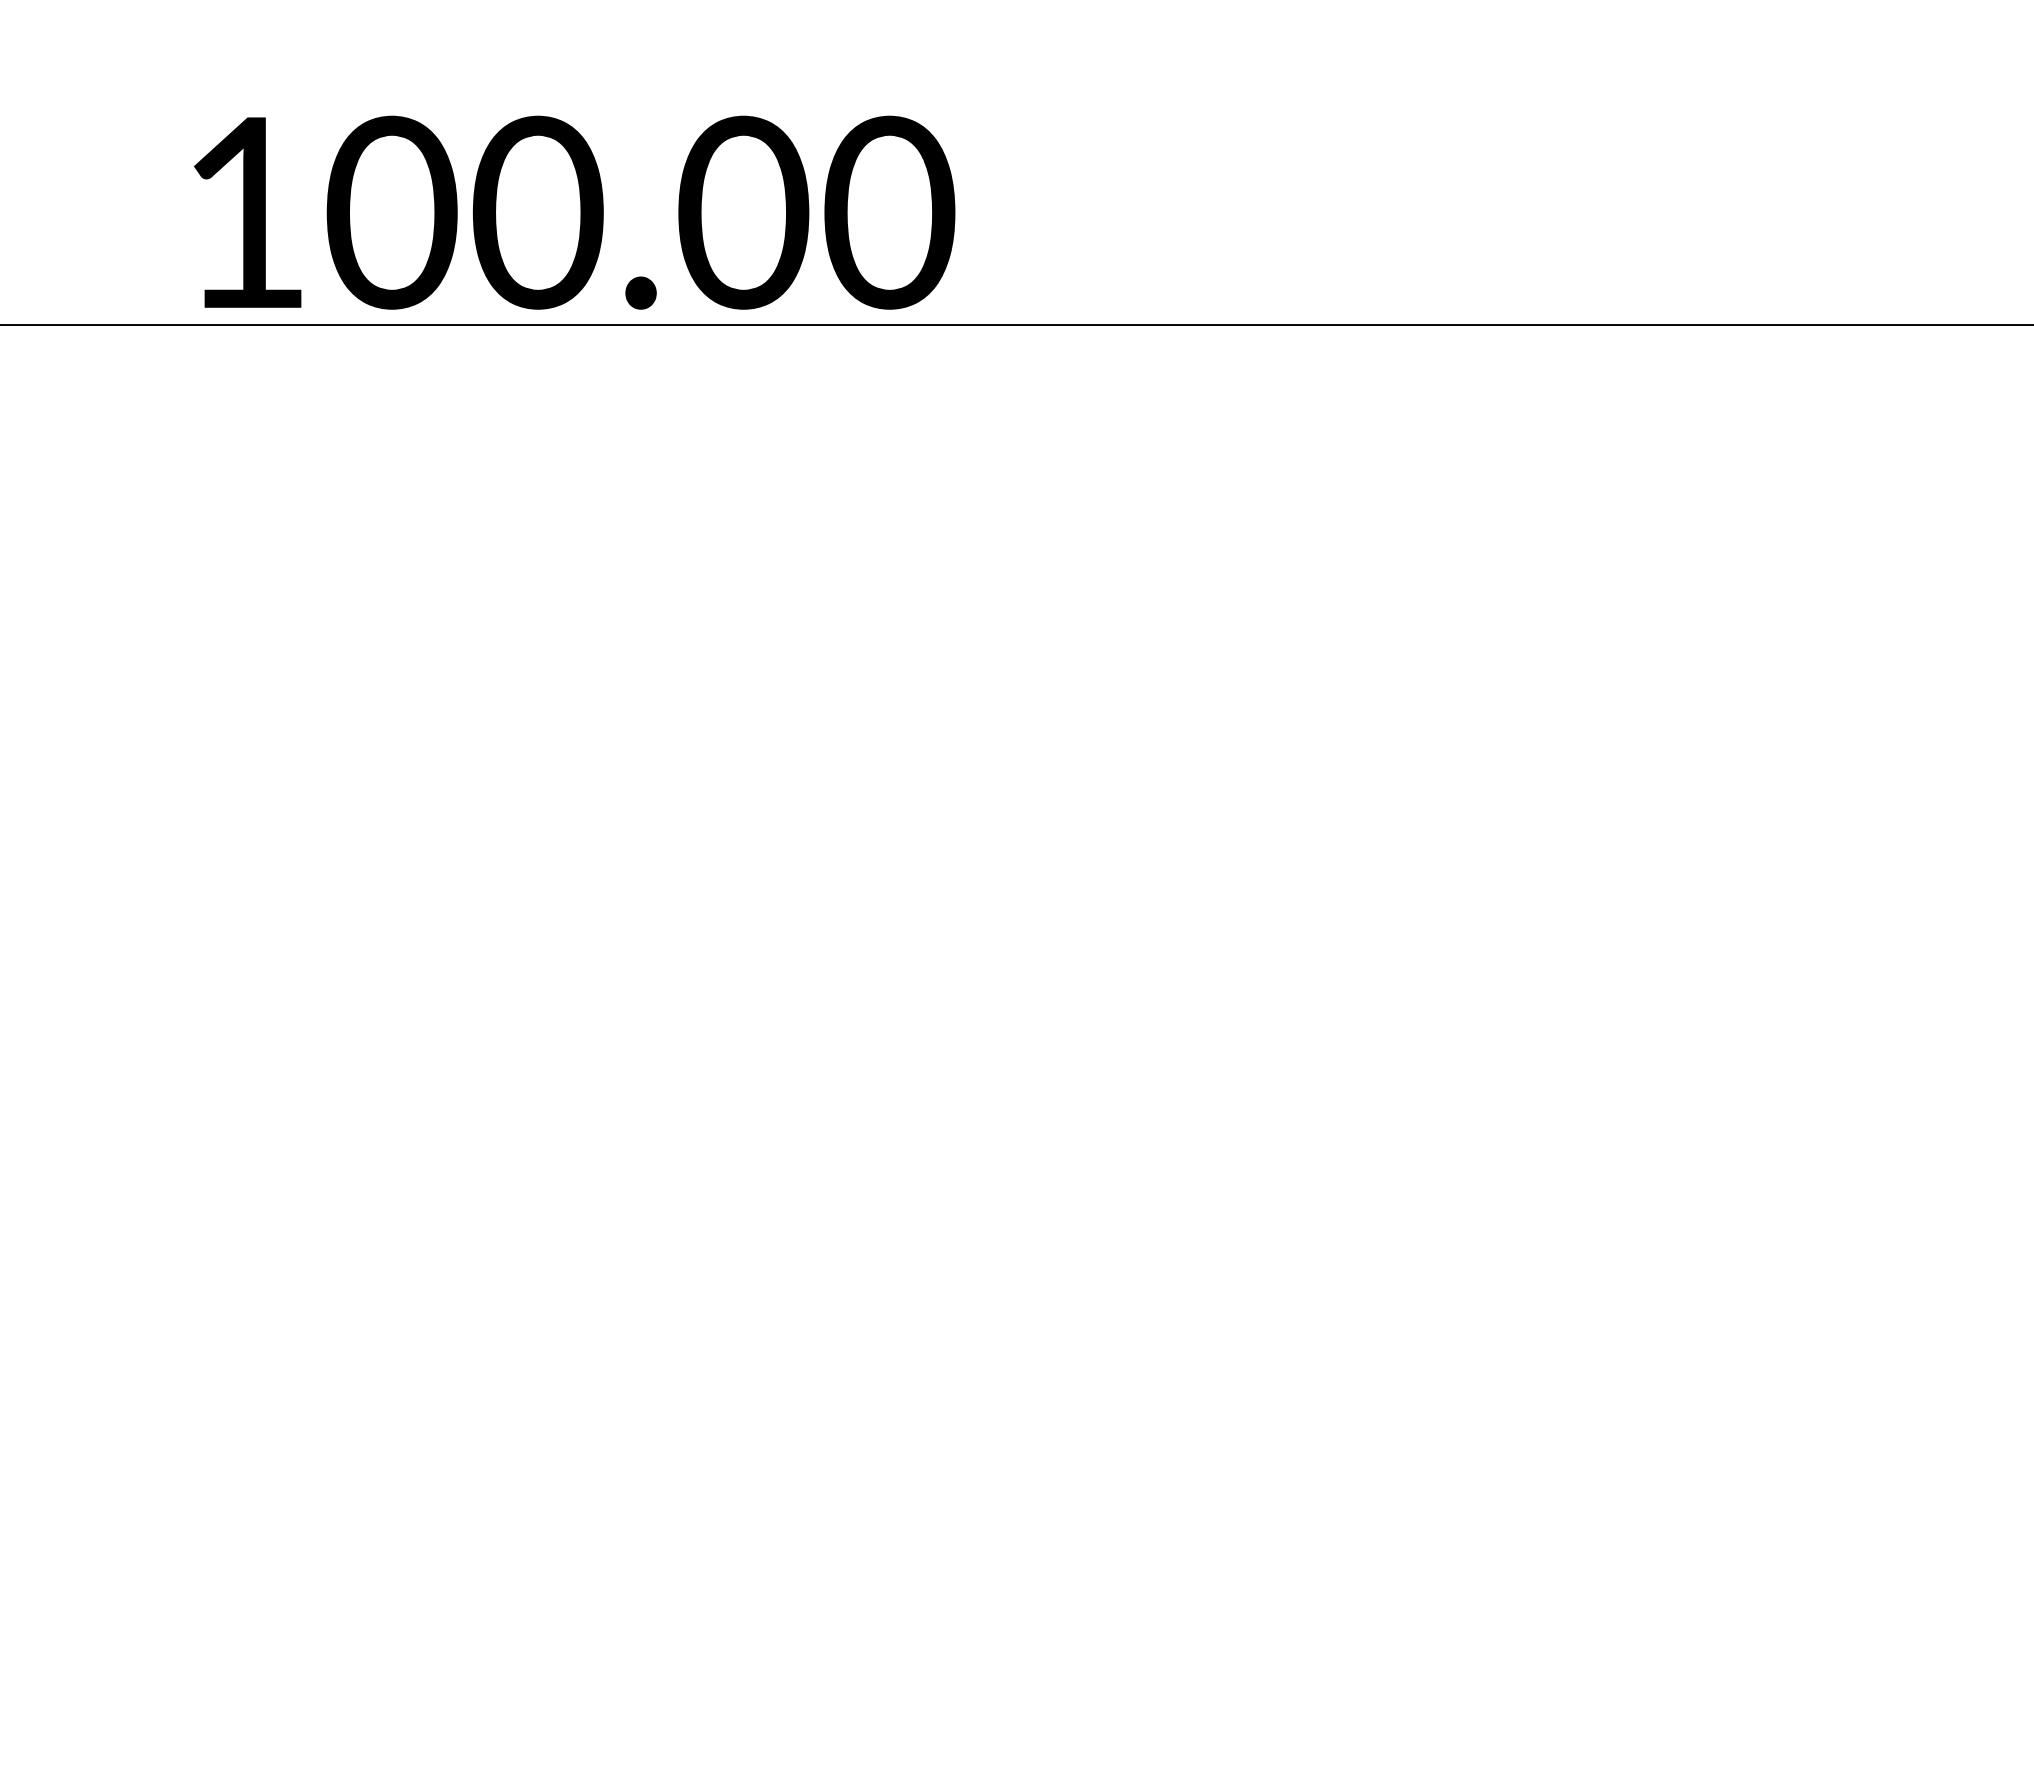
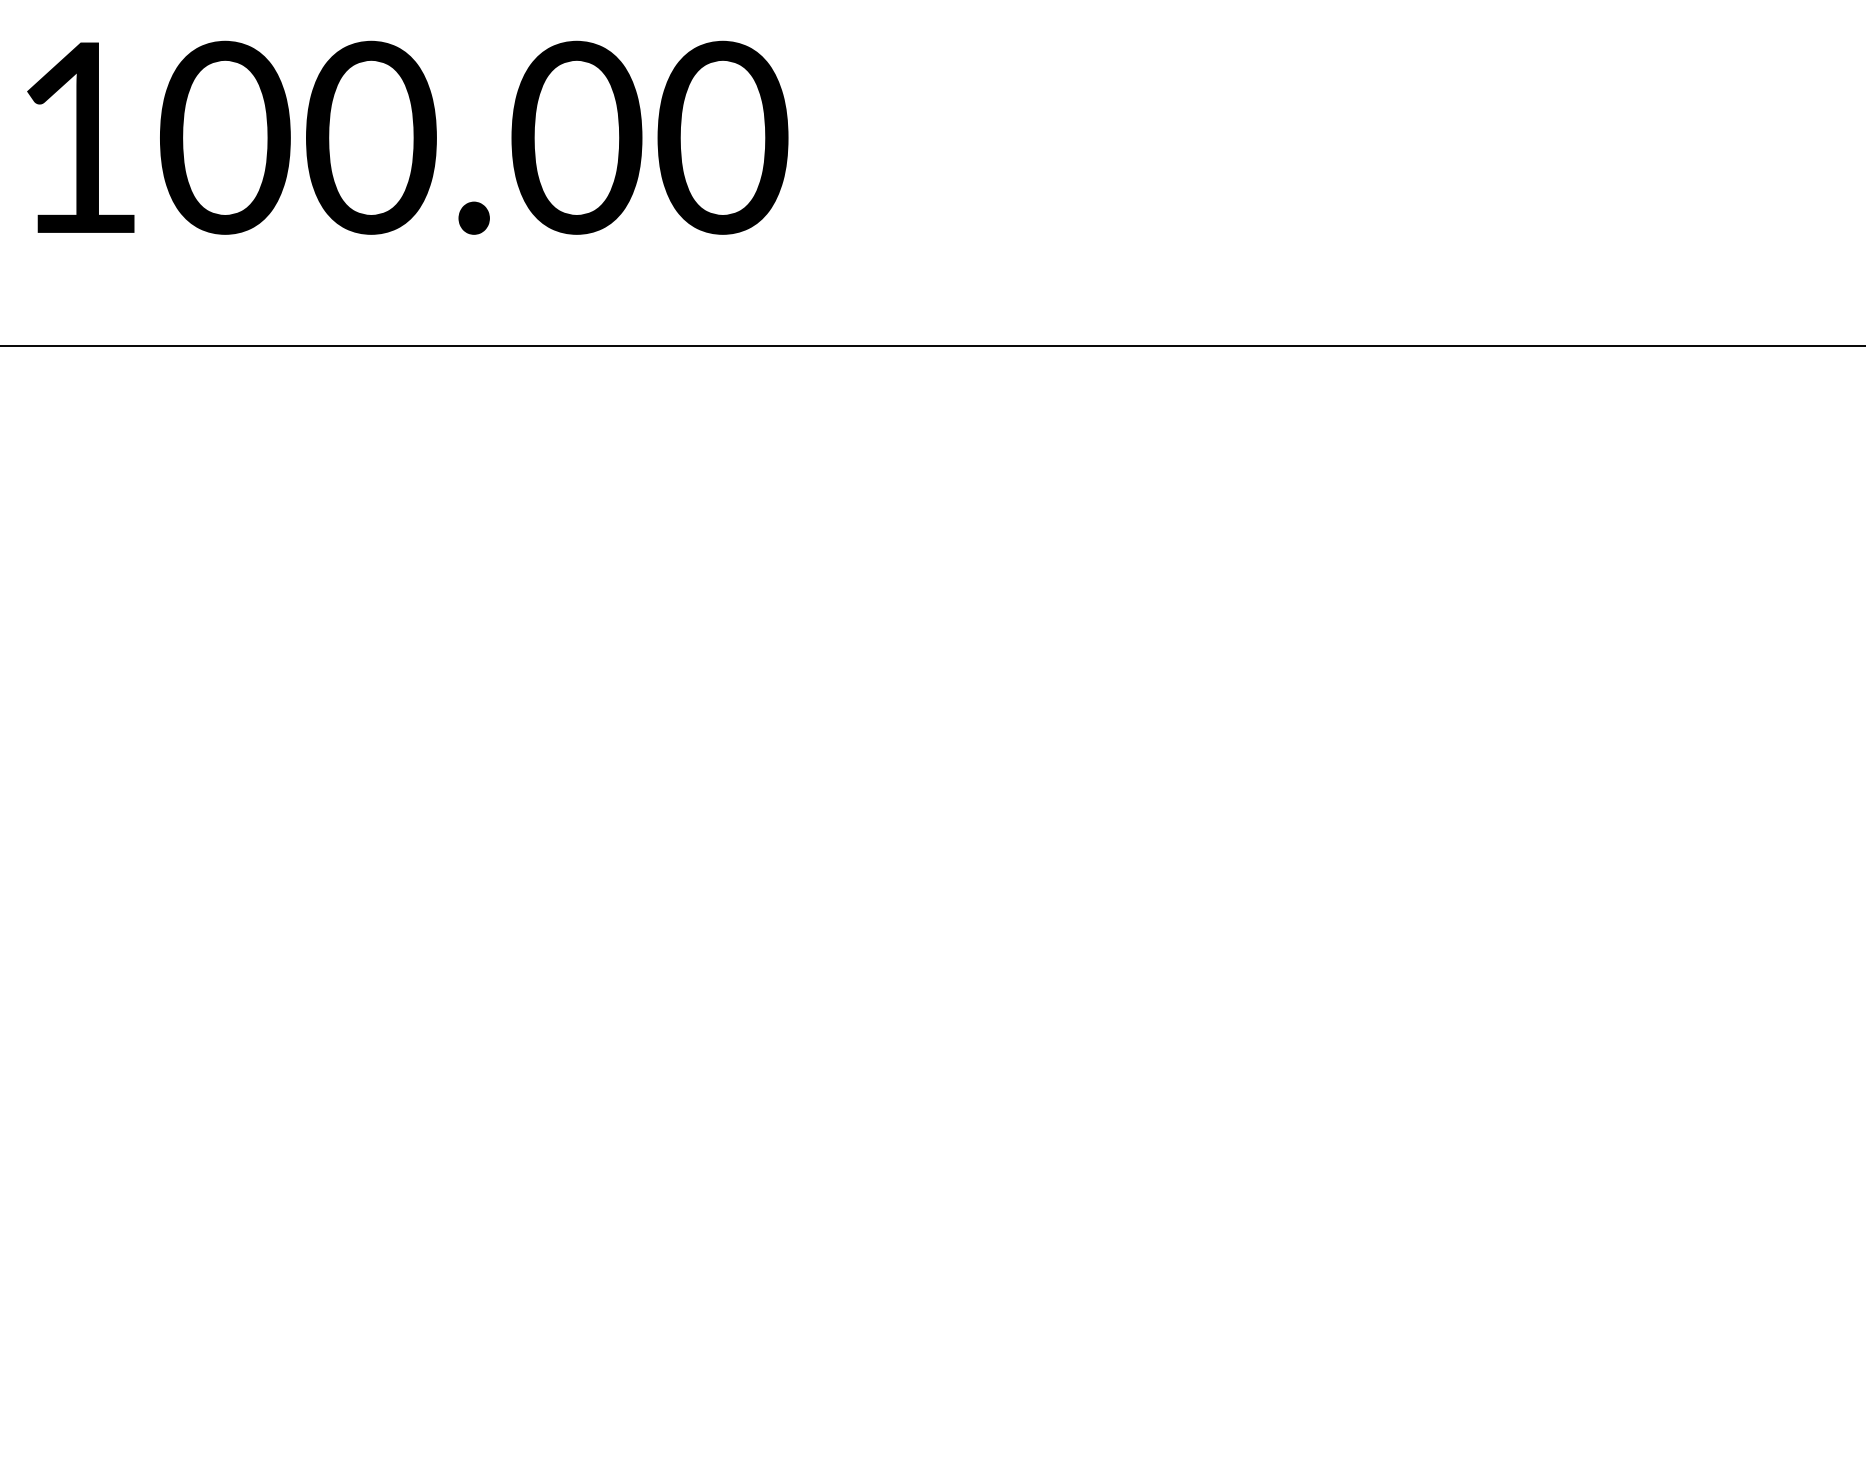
text: (574, 212) -> (407, 137), moved

